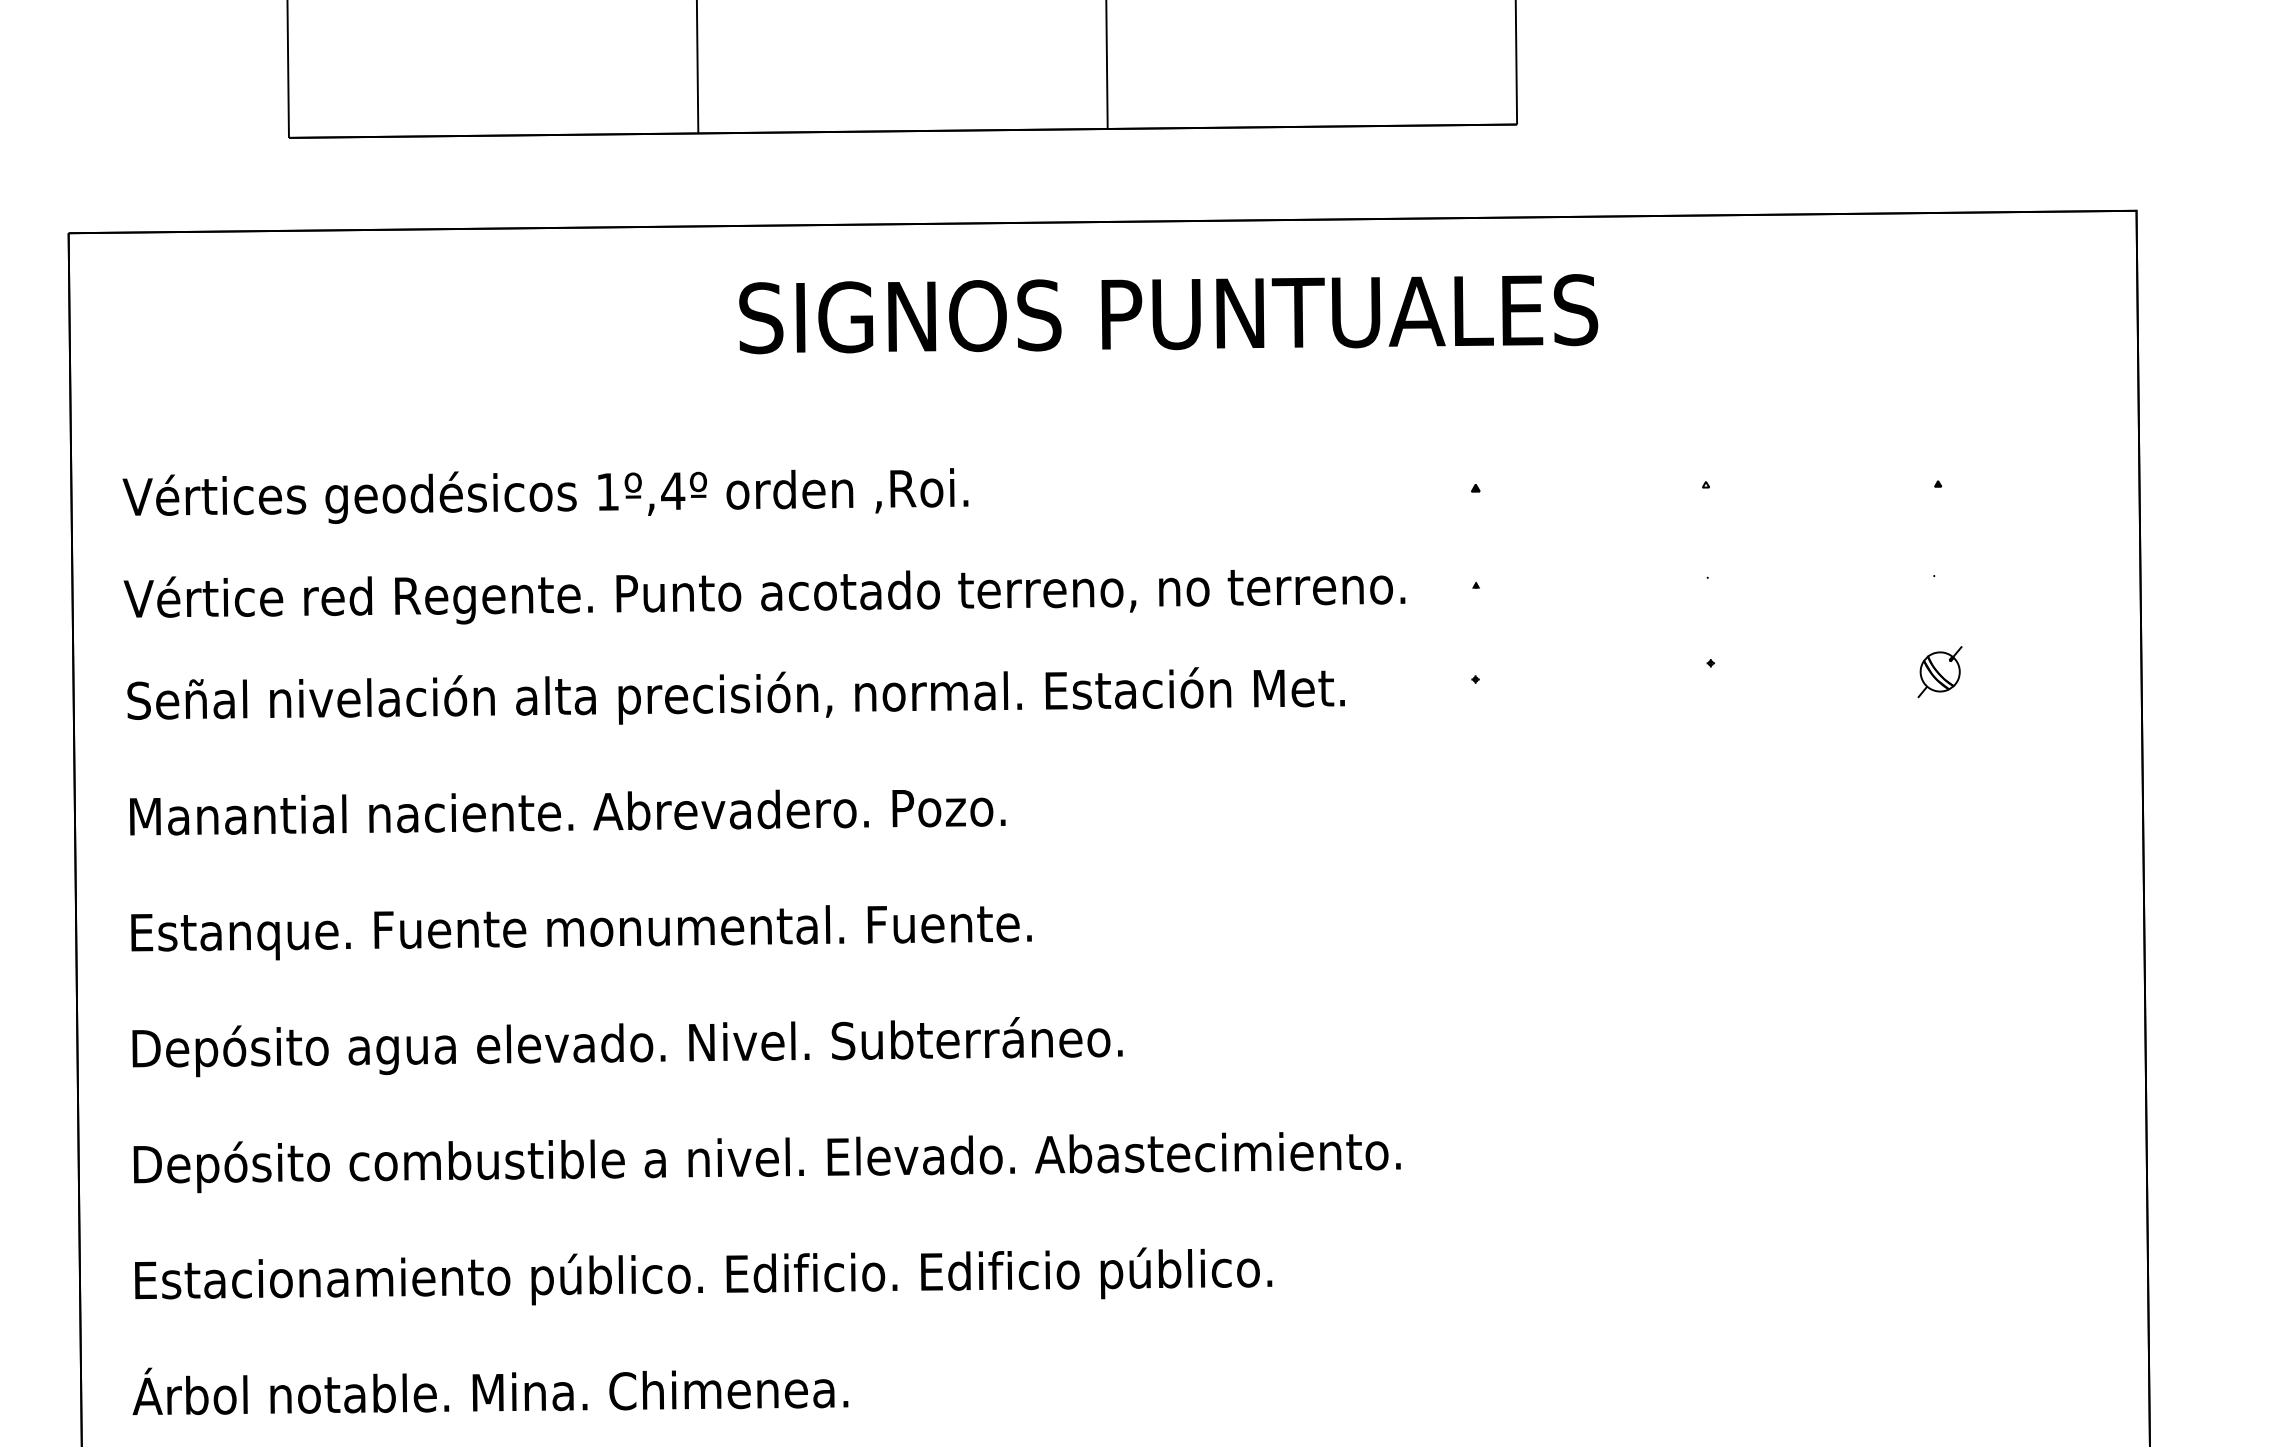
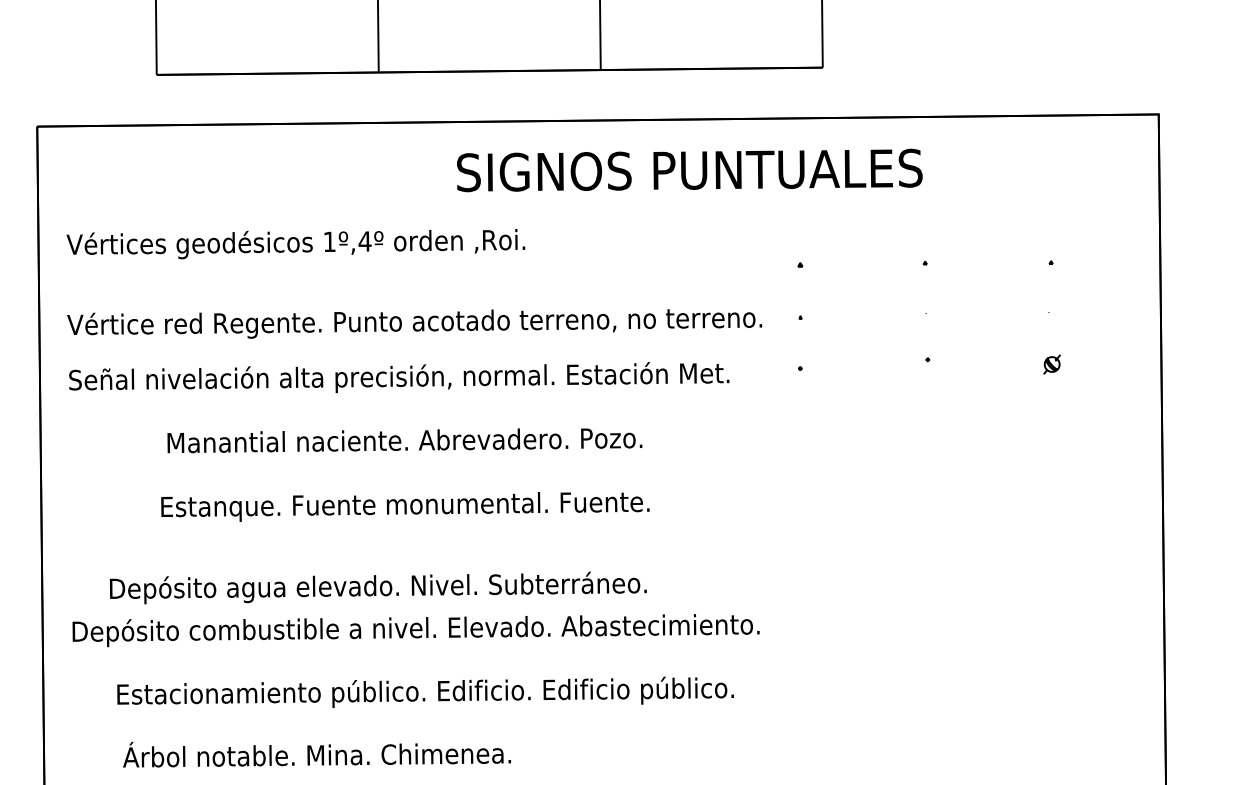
text: (1168, 314) -> (689, 170), moved
text: (544, 496) -> (295, 244), moved
part: (1938, 671) -> (1051, 364), size x0.7
text: (566, 812) -> (404, 440), moved
text: (581, 931) -> (405, 506), moved
text: (627, 1046) -> (378, 587), moved
text: (703, 1274) -> (425, 691), moved
text: (489, 1390) -> (316, 754), moved

